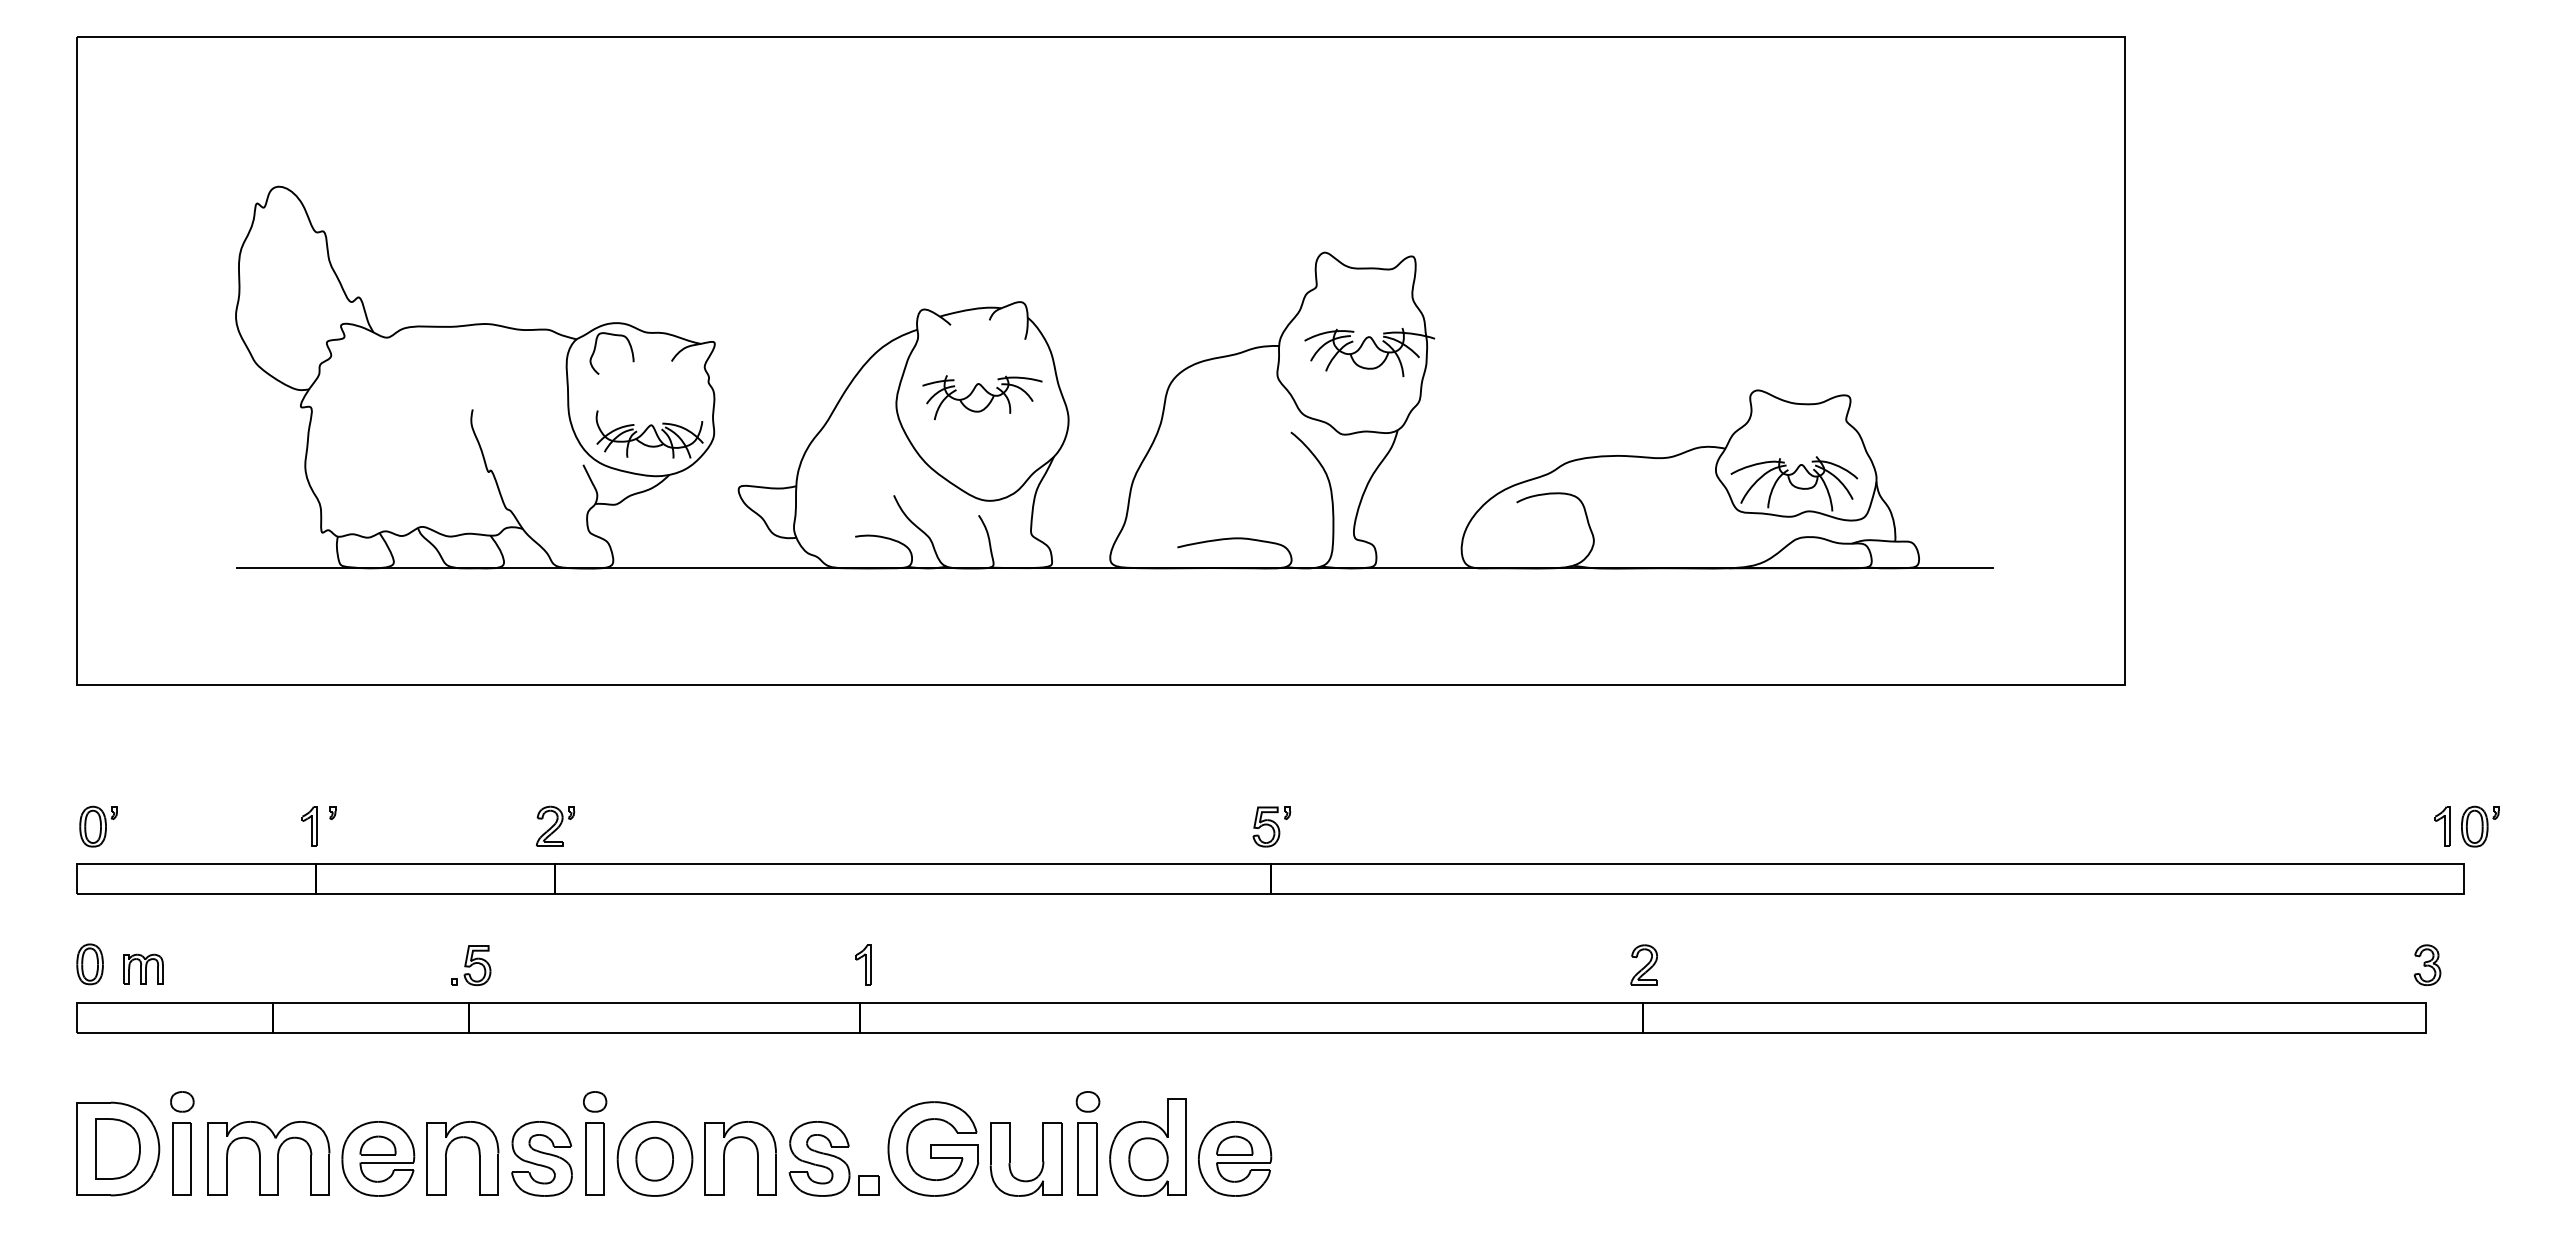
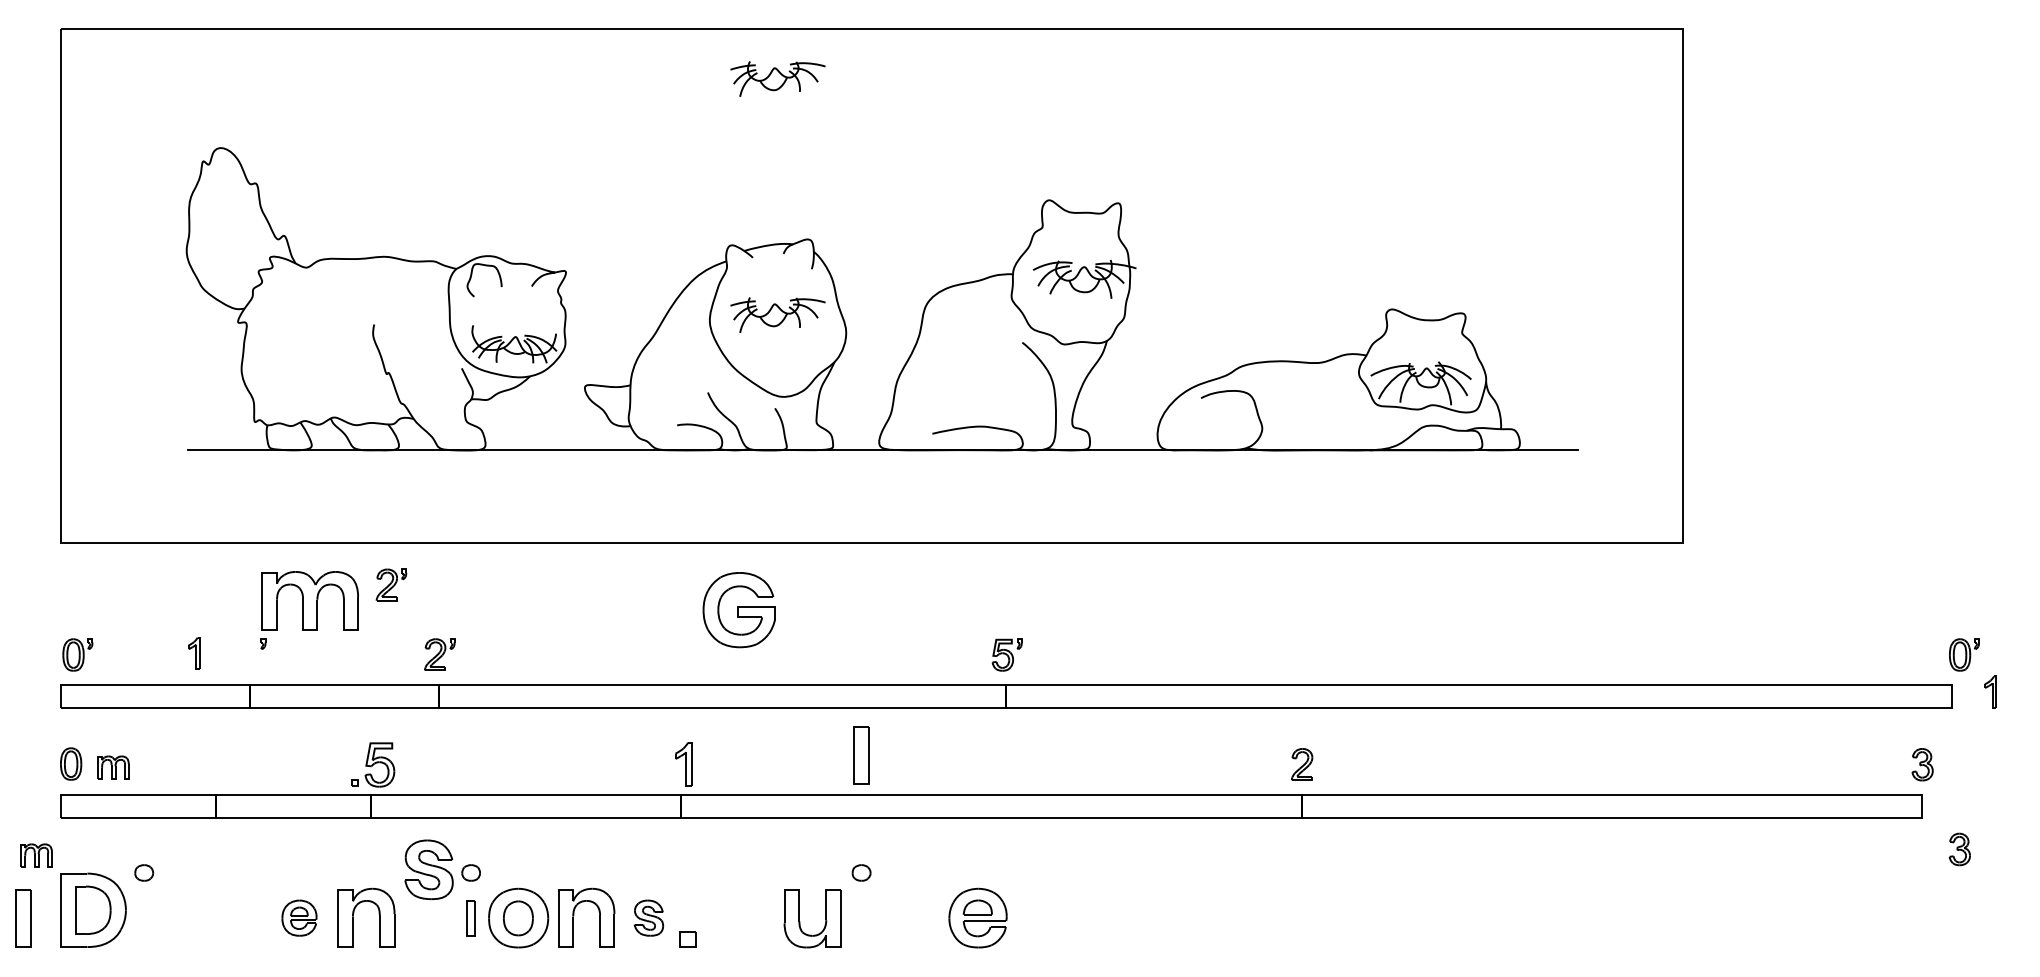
part: (982, 99) -> (778, 78), added
part: (494, 737) -> (391, 584), added
part: (309, 826) -> (194, 653), moved
part: (2442, 826) -> (1990, 692), moved
part: (863, 964) -> (683, 764), size x1.4
part: (471, 965) -> (373, 764), size x1.4
part: (2474, 1071) -> (1959, 848), added
part: (46, 1079) -> (36, 855), added
part: (1147, 1147) -> (908, 909), removed
part: (933, 1148) -> (739, 609), moved
part: (181, 1158) -> (23, 917), moved
part: (268, 1158) -> (309, 600), moved
part: (378, 1158) -> (299, 917), size x0.6
part: (541, 1158) -> (428, 869), moved
part: (594, 1158) -> (470, 917), size x0.6
part: (819, 1158) -> (648, 917), size x0.6
part: (1087, 1158) -> (861, 754), moved

